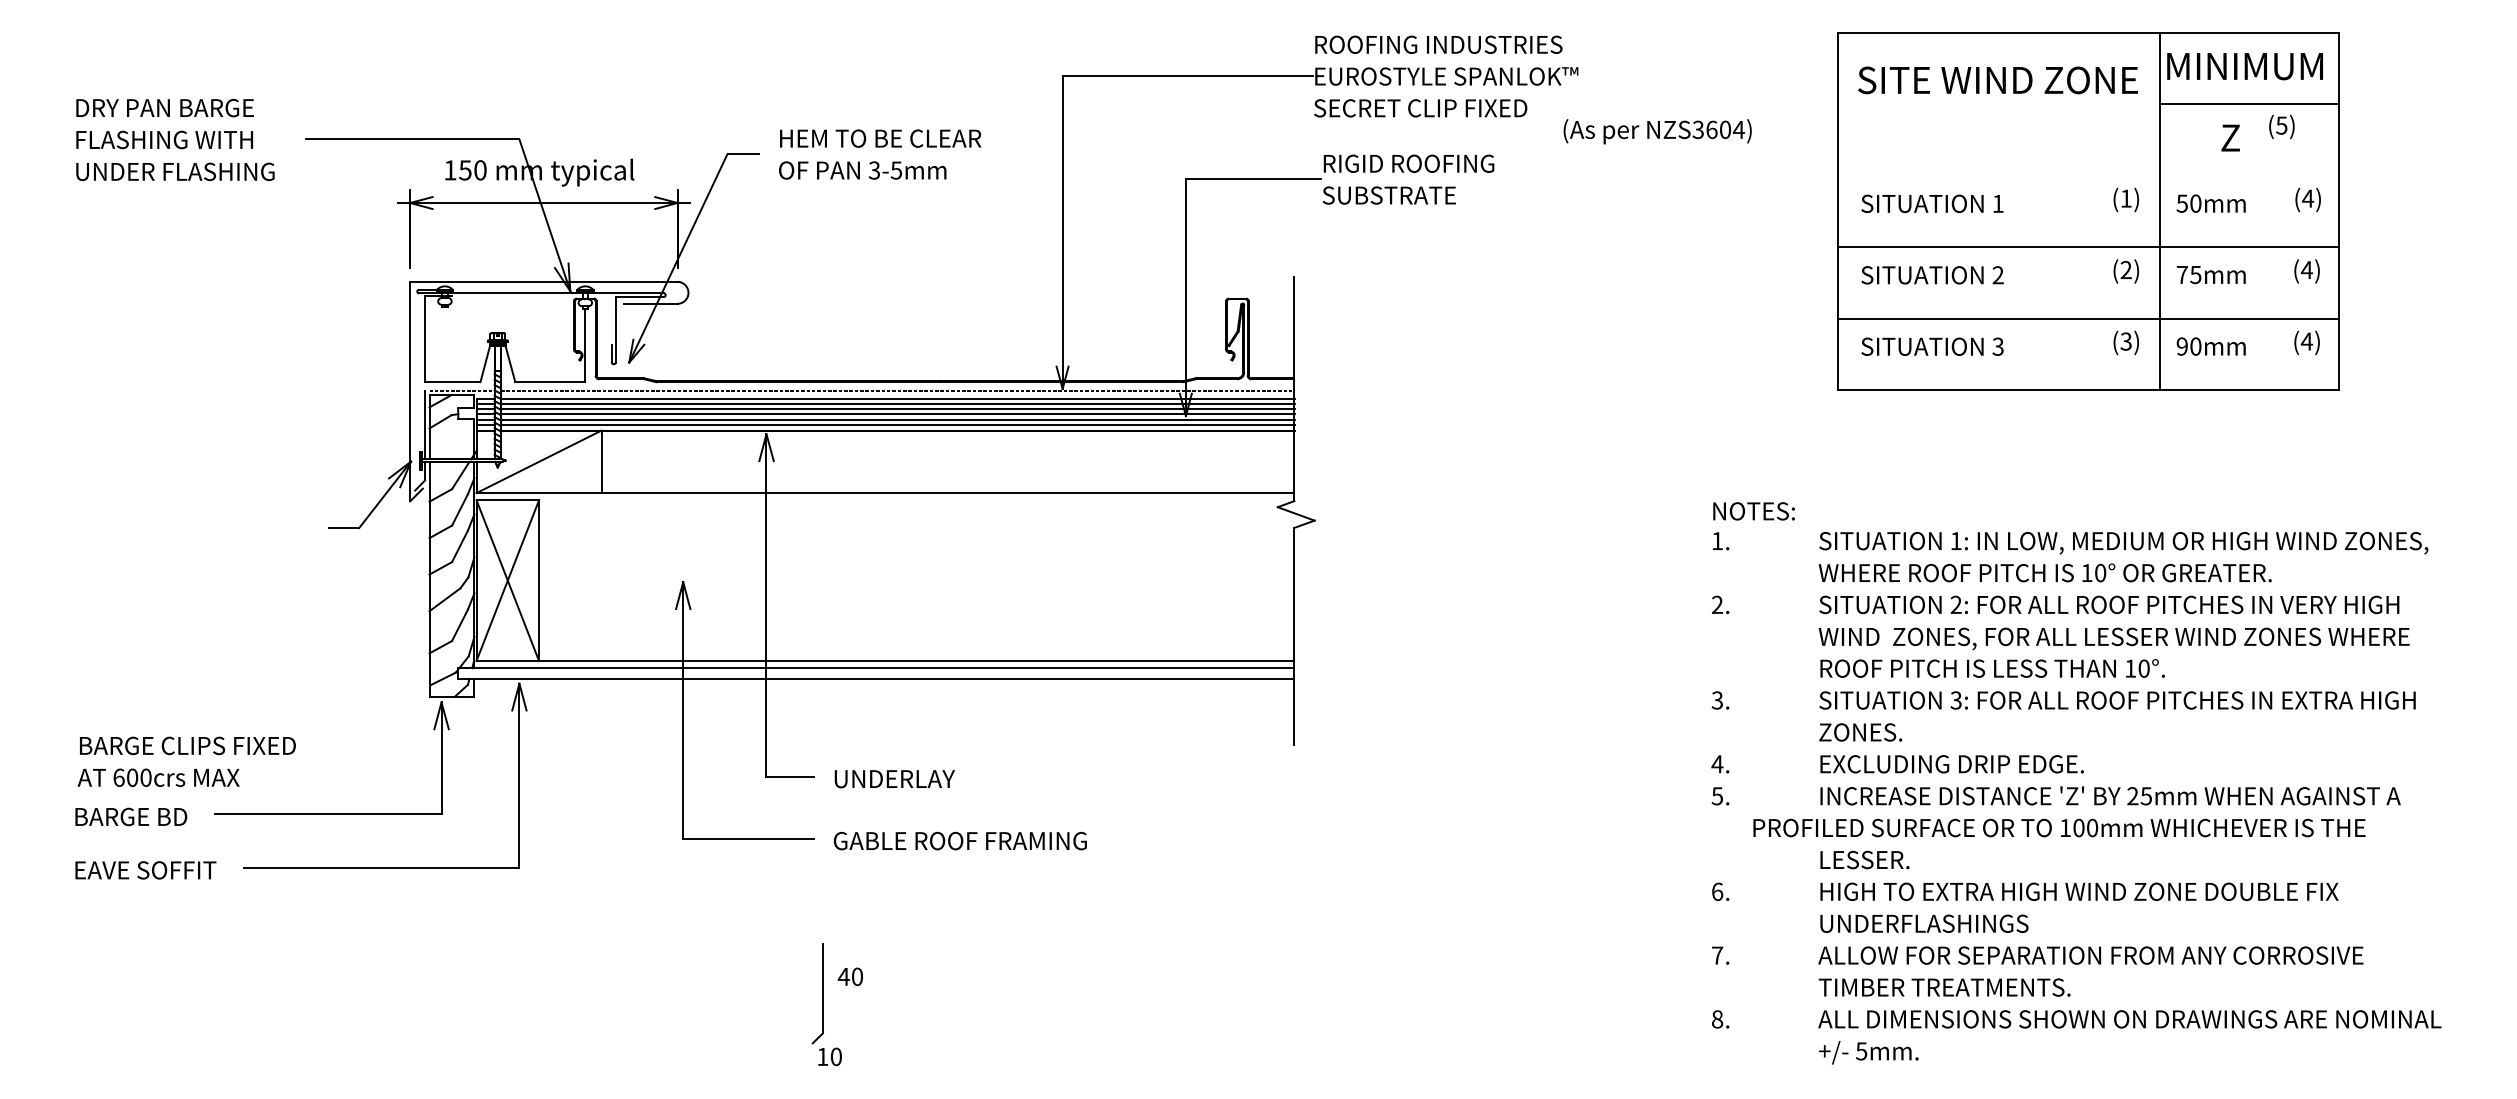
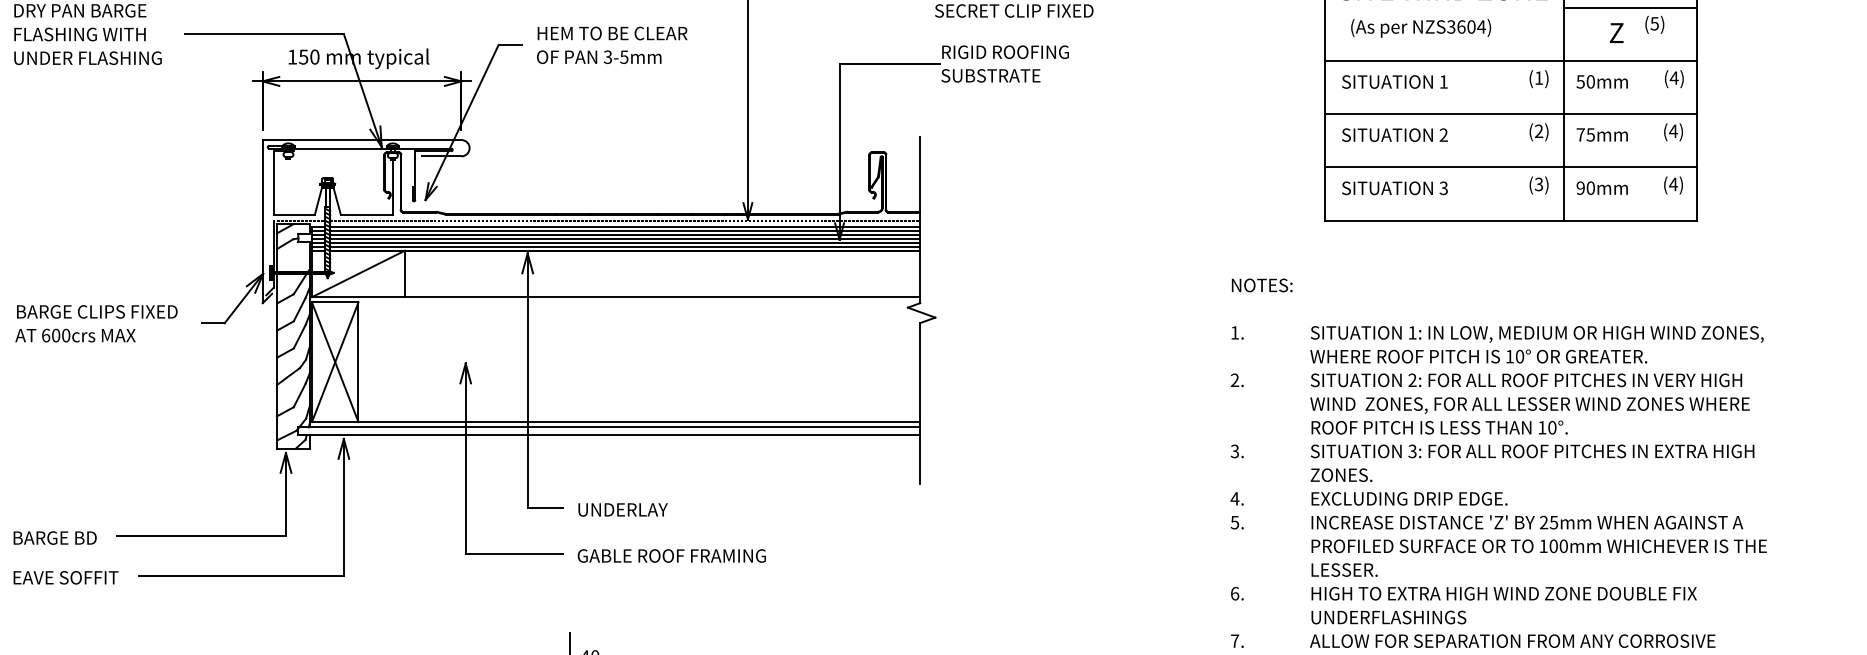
text: (1657, 131) -> (1420, 28), moved
line: (2088, 175) -> (1510, 60), added
text: (1753, 511) -> (1261, 285), moved
text: (186, 761) -> (96, 323), moved
text: (2059, 827) -> (1539, 545), moved

